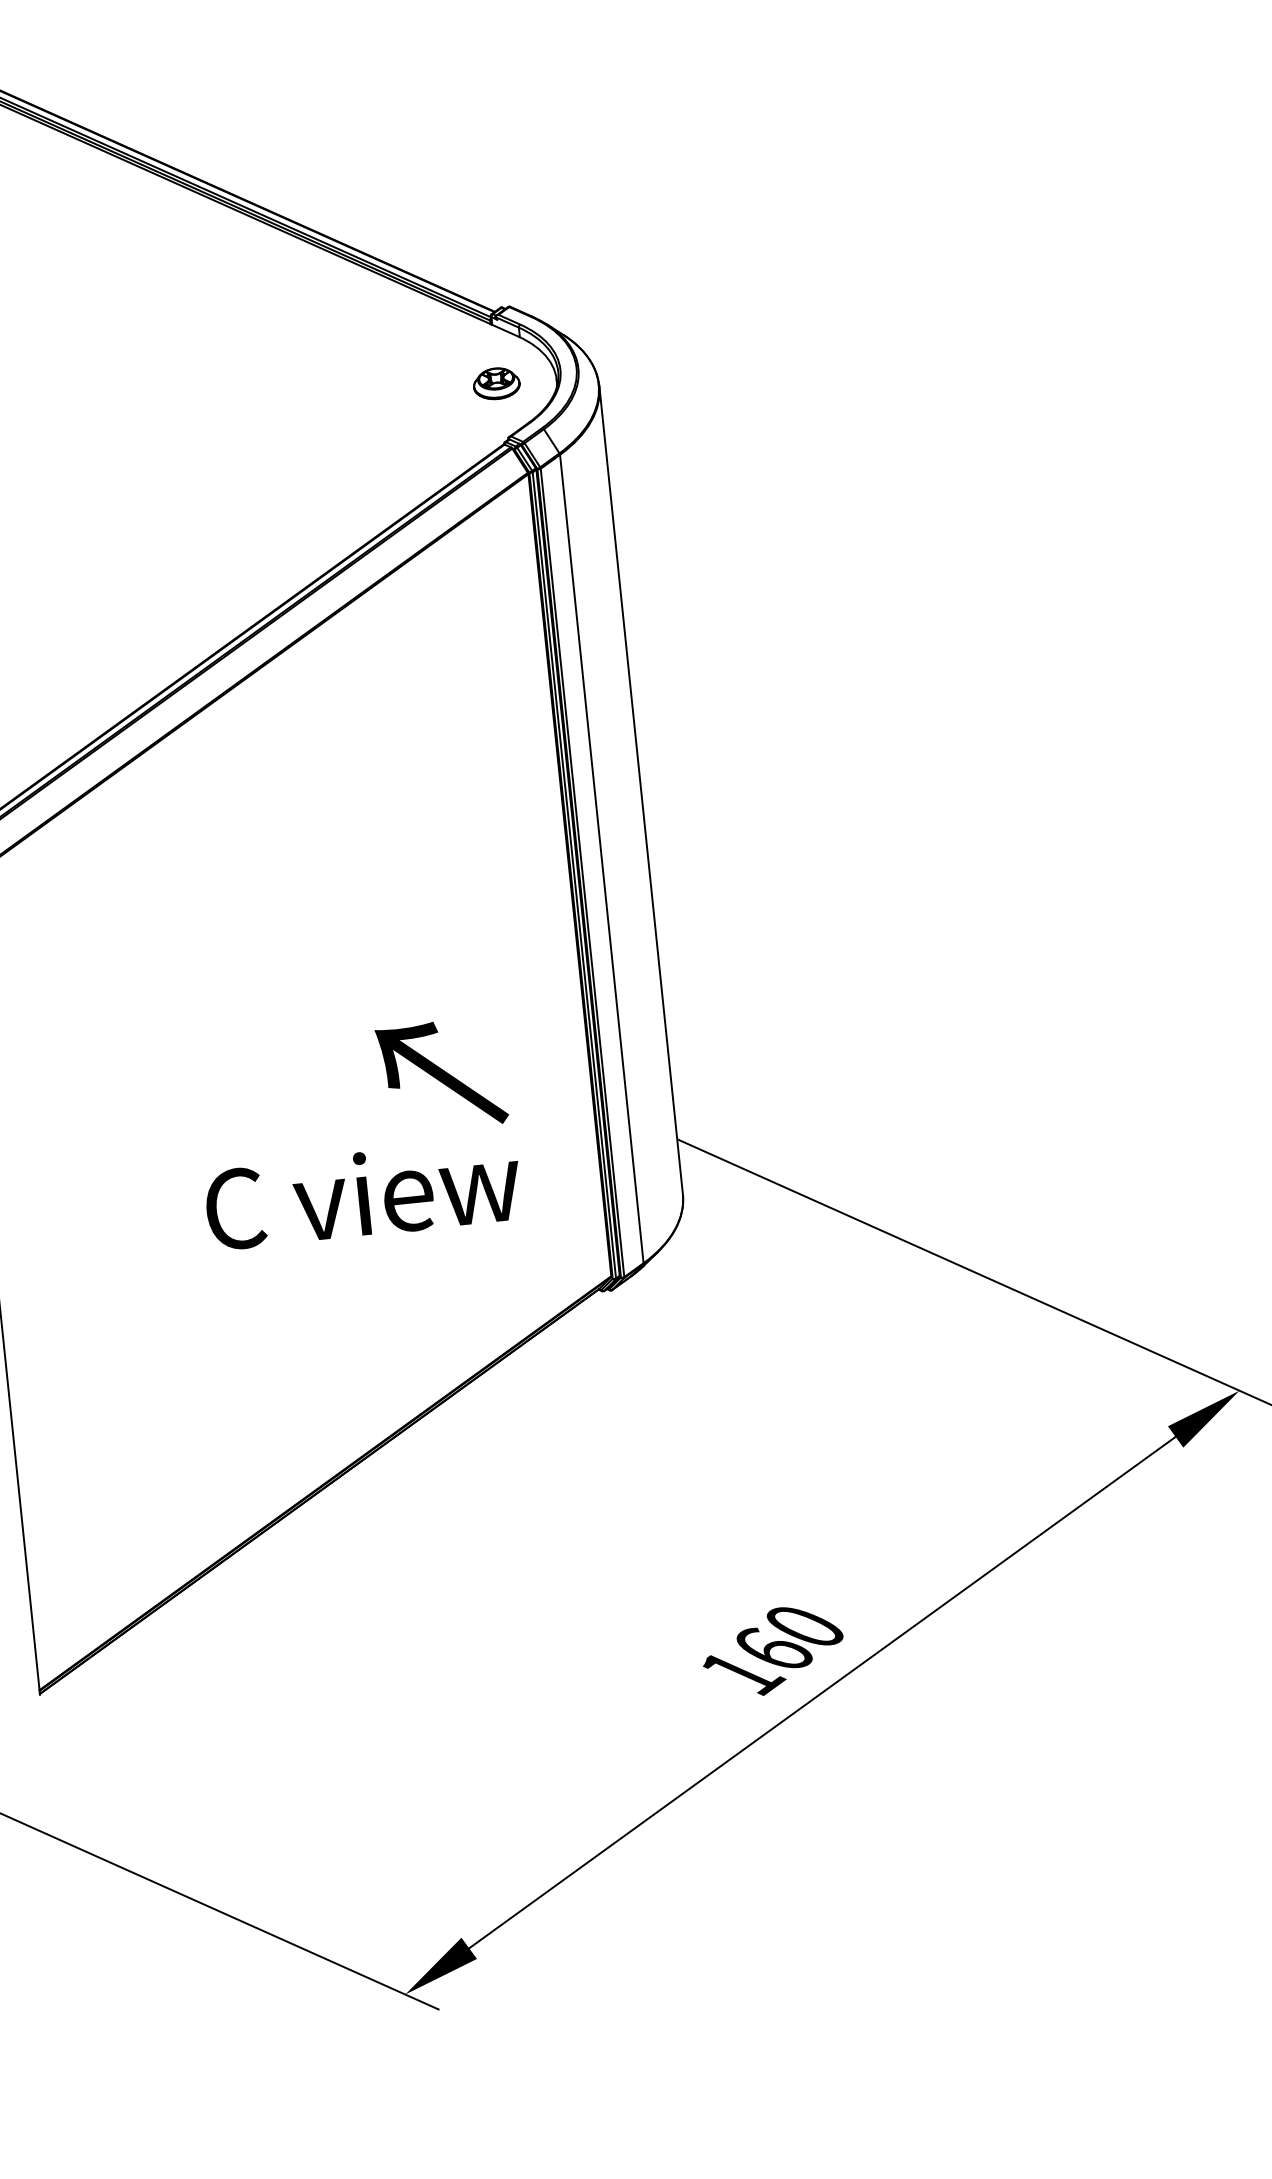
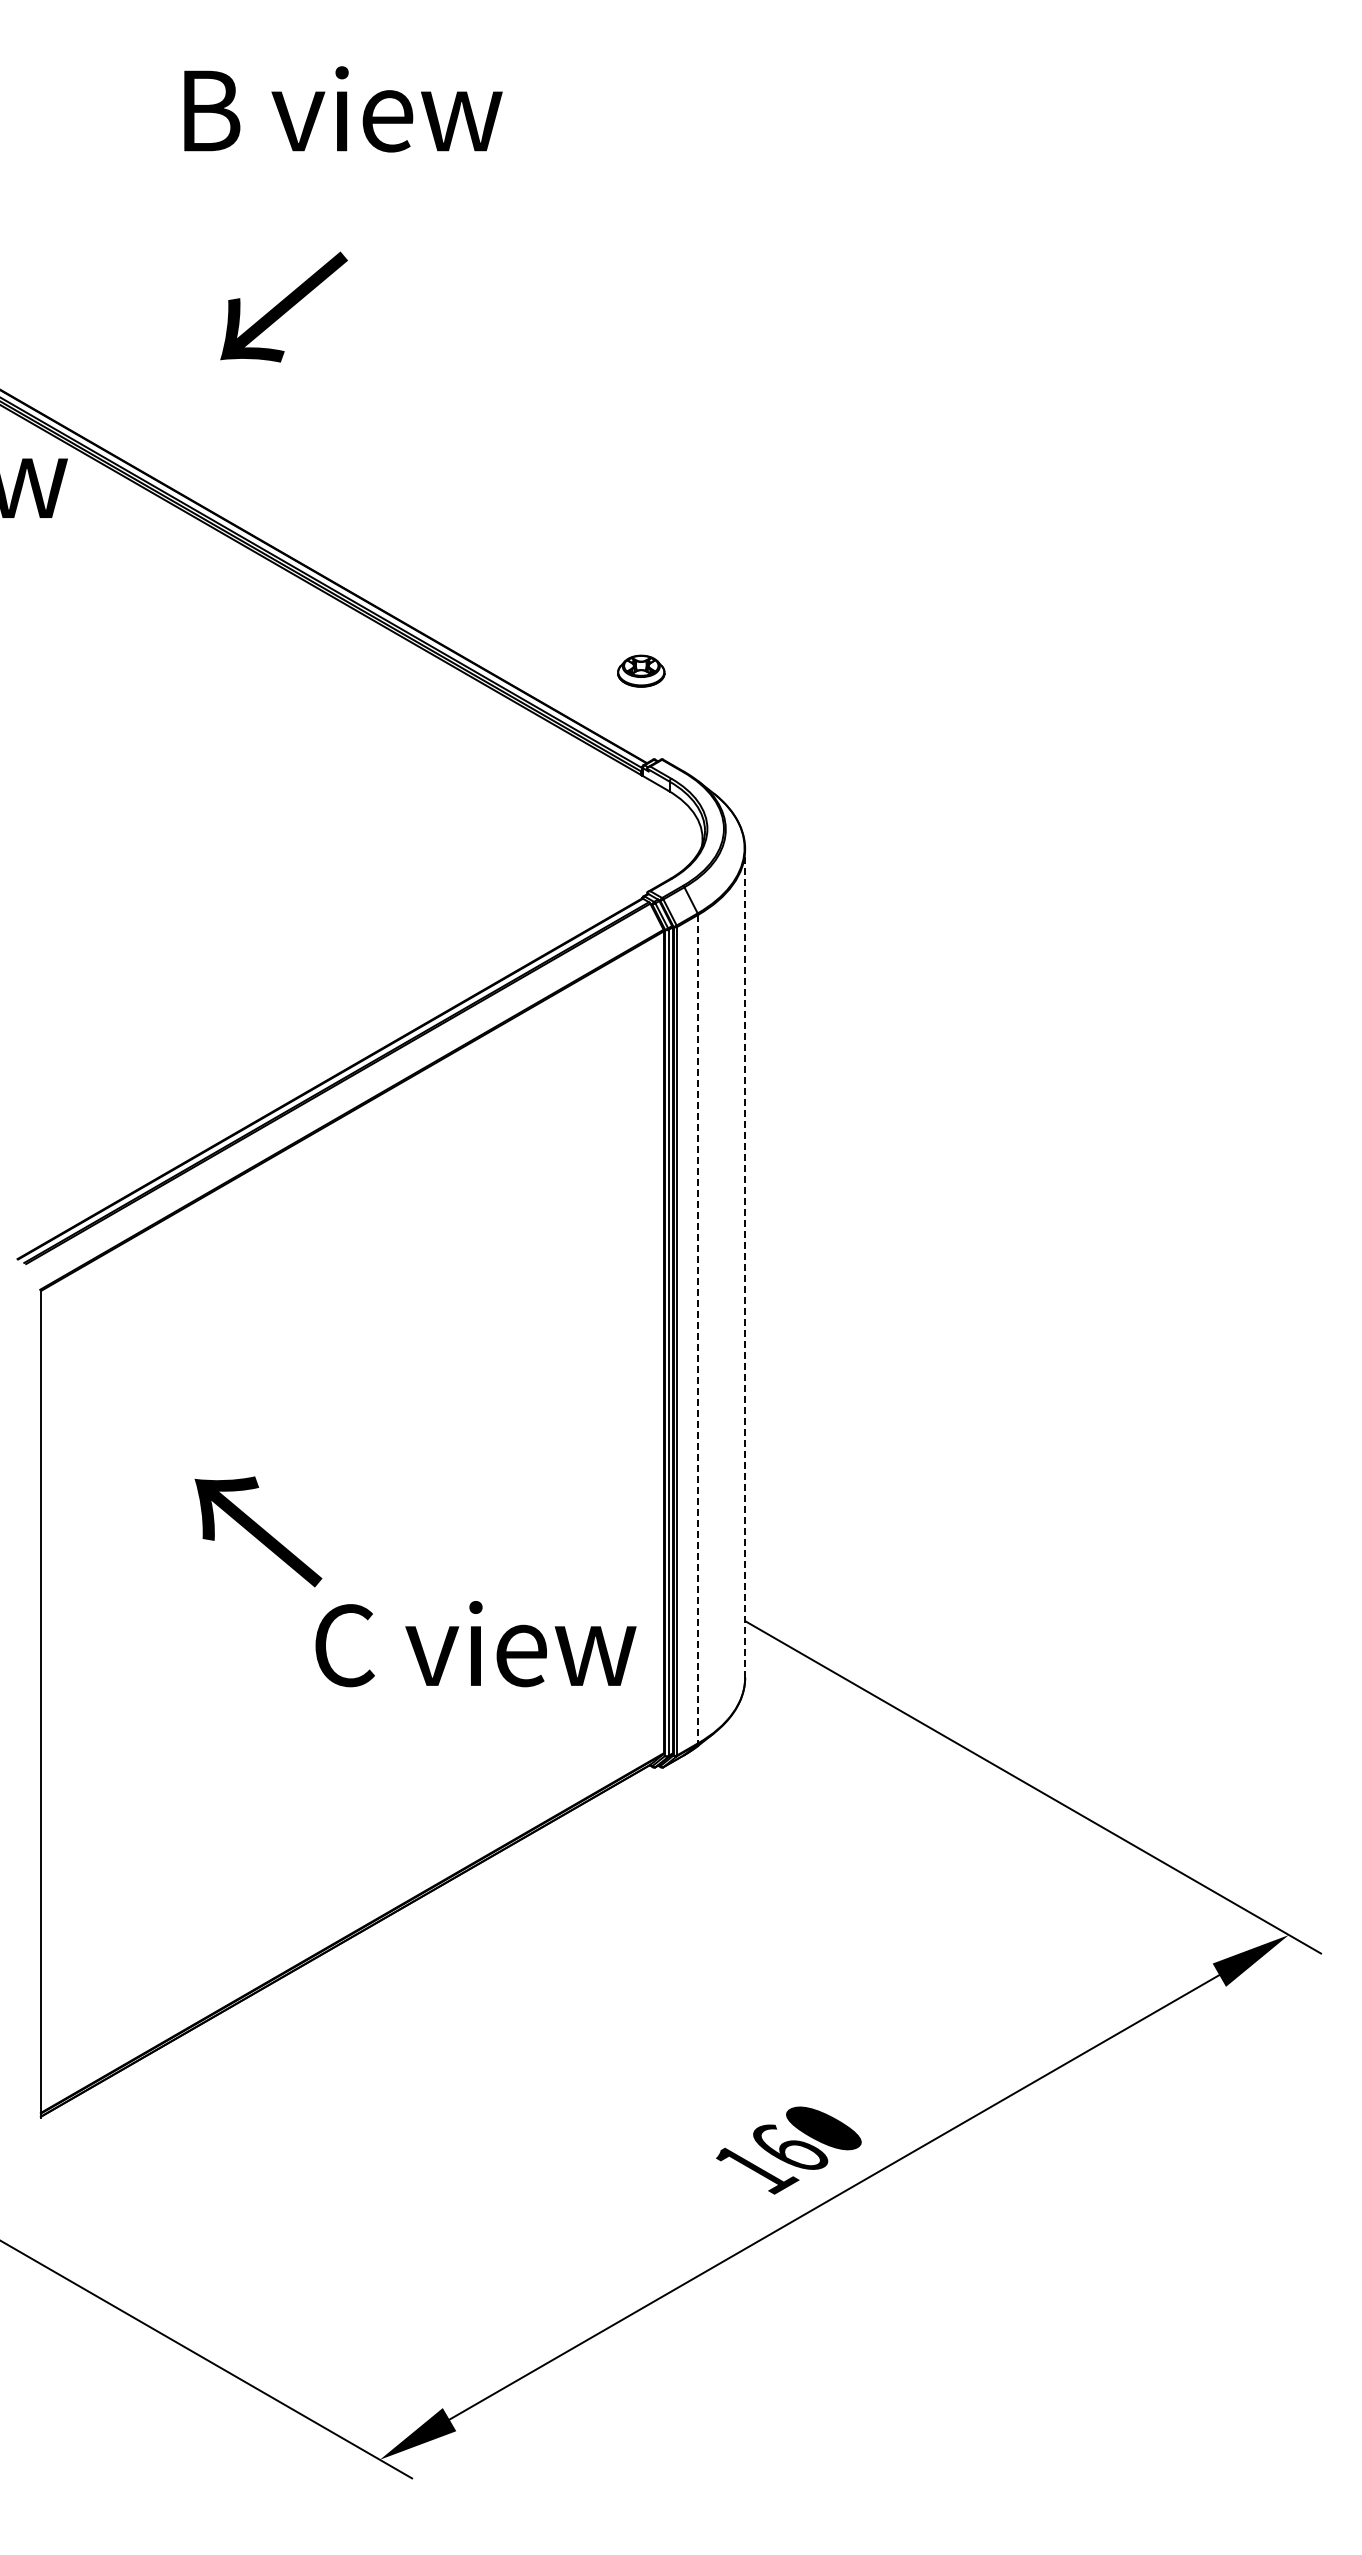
part: (496, 383) -> (641, 670), moved
line: (641, 790) -> (745, 1263), solid -> dashed
line: (602, 859) -> (698, 1329), solid -> dashed
text: (442, 1075) -> (258, 1531), moved
text: (362, 1194) -> (475, 1644), moved

